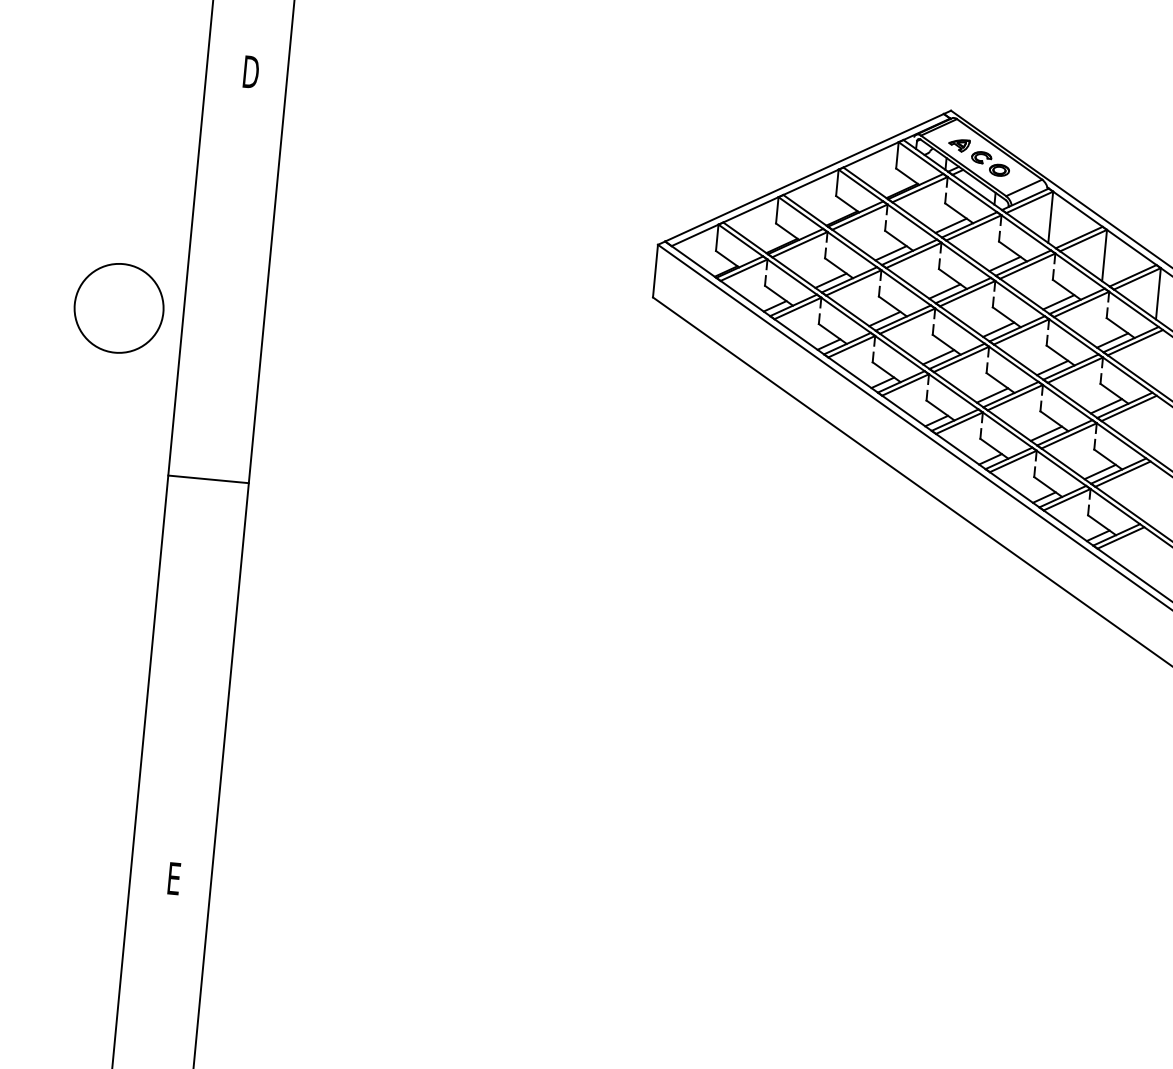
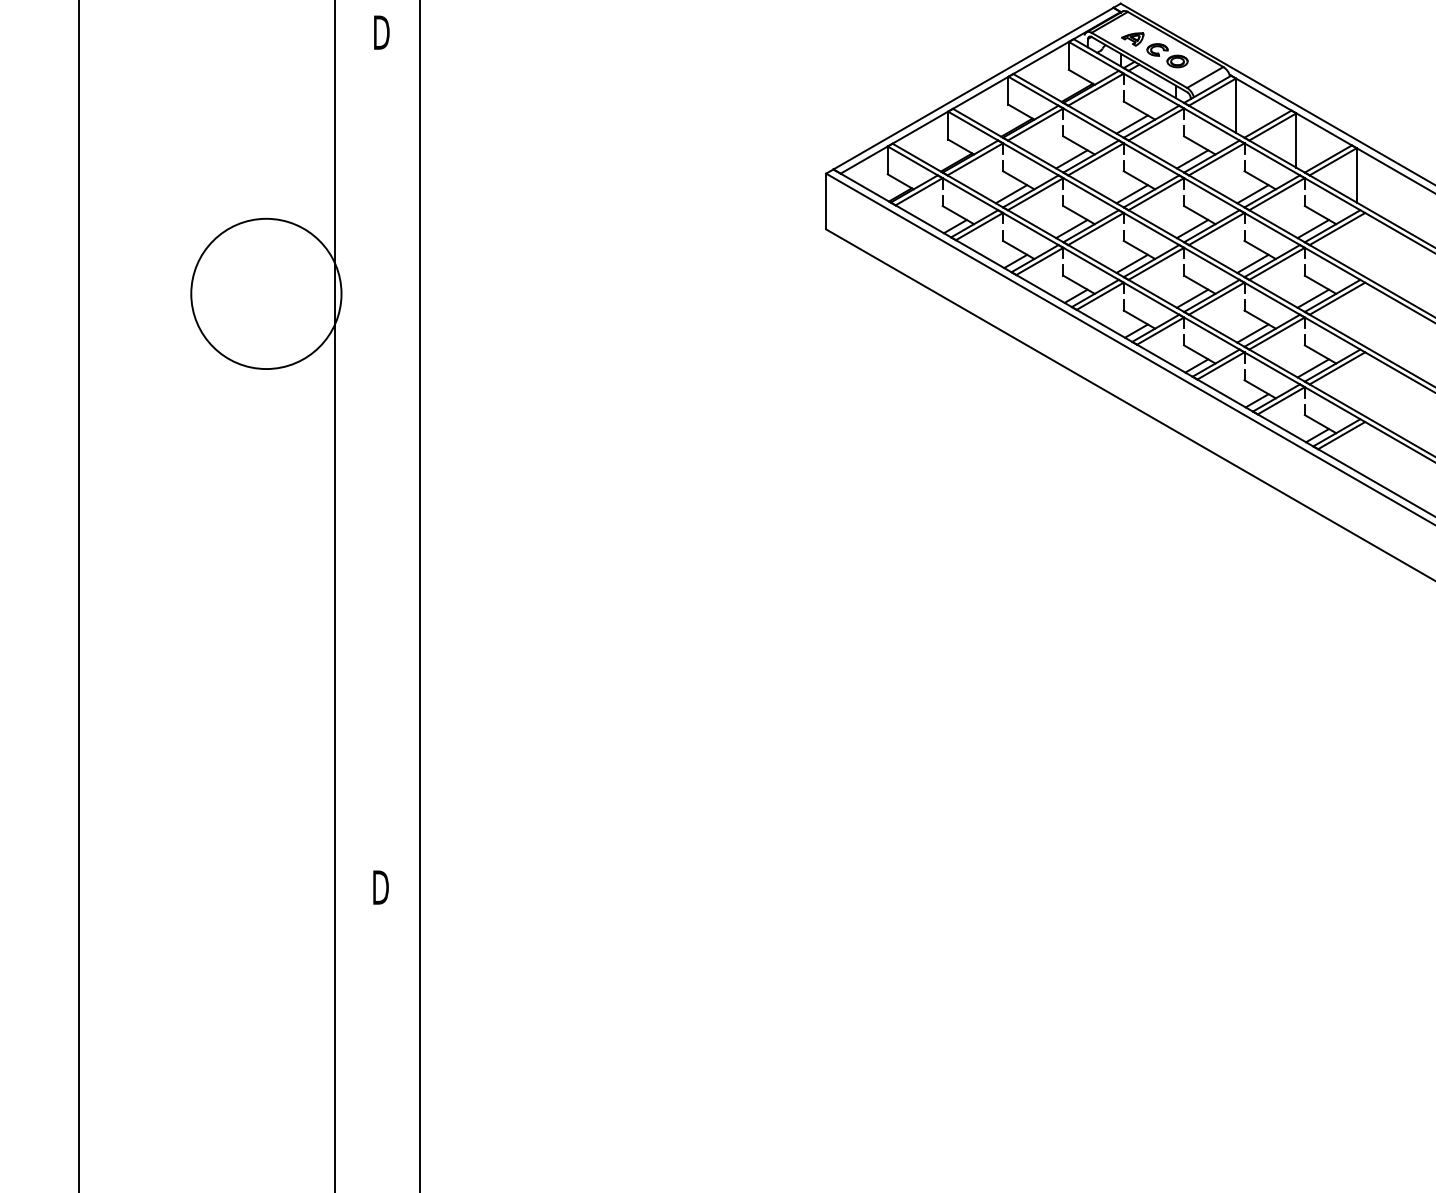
circle: (119, 307) -> (266, 293), size x1.6
line: (208, 479) -> (377, 464), removed
text: (173, 878) -> (380, 887), E -> D

